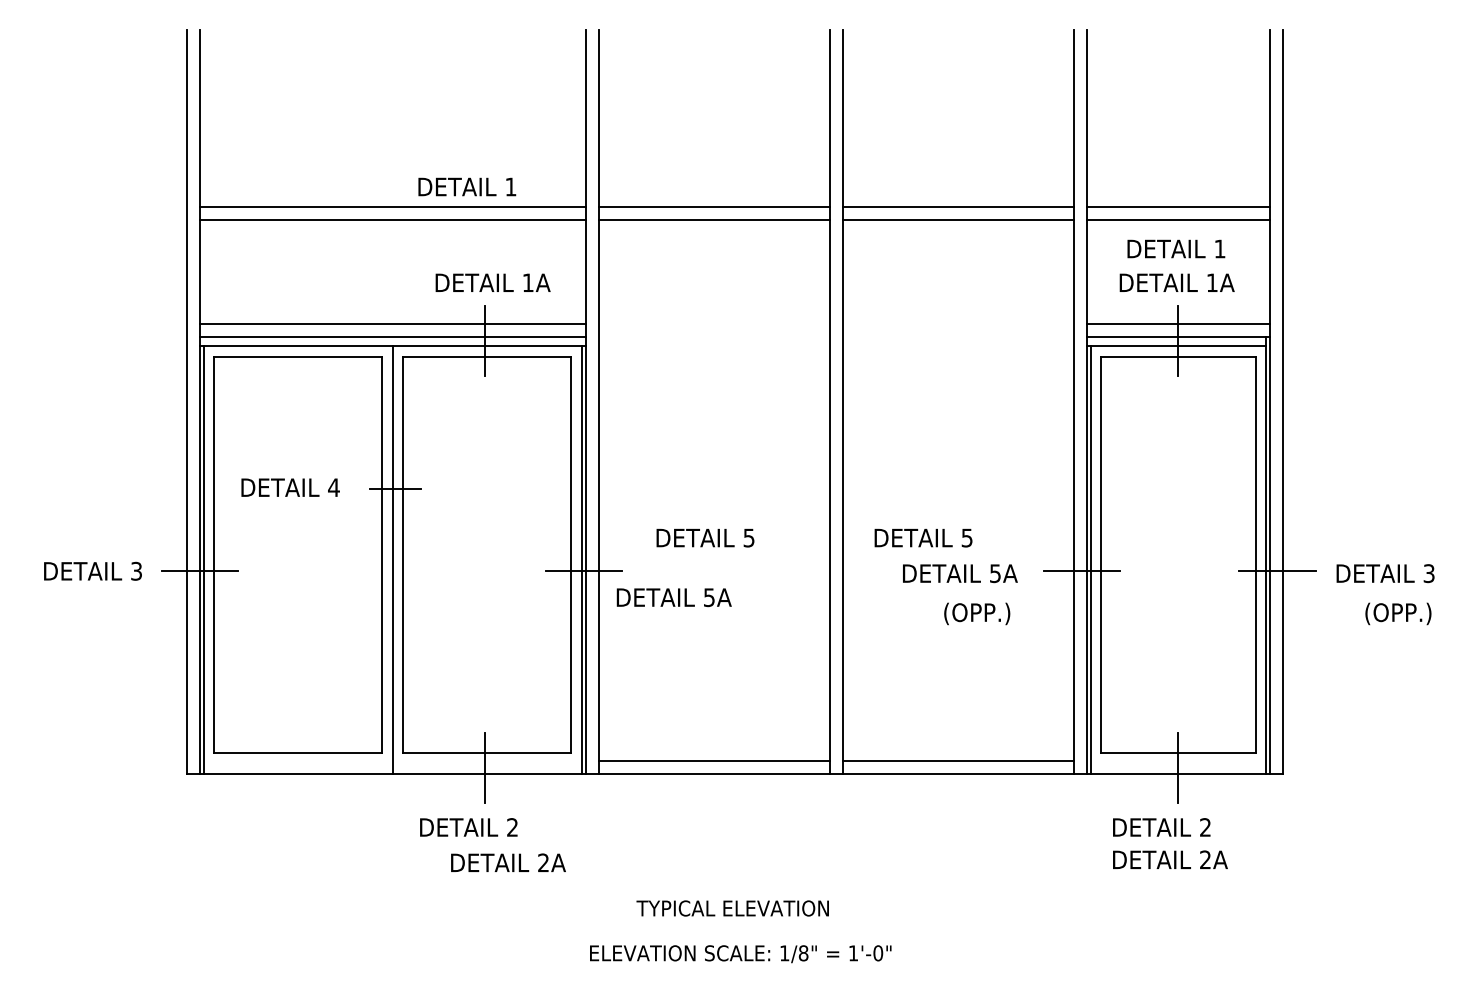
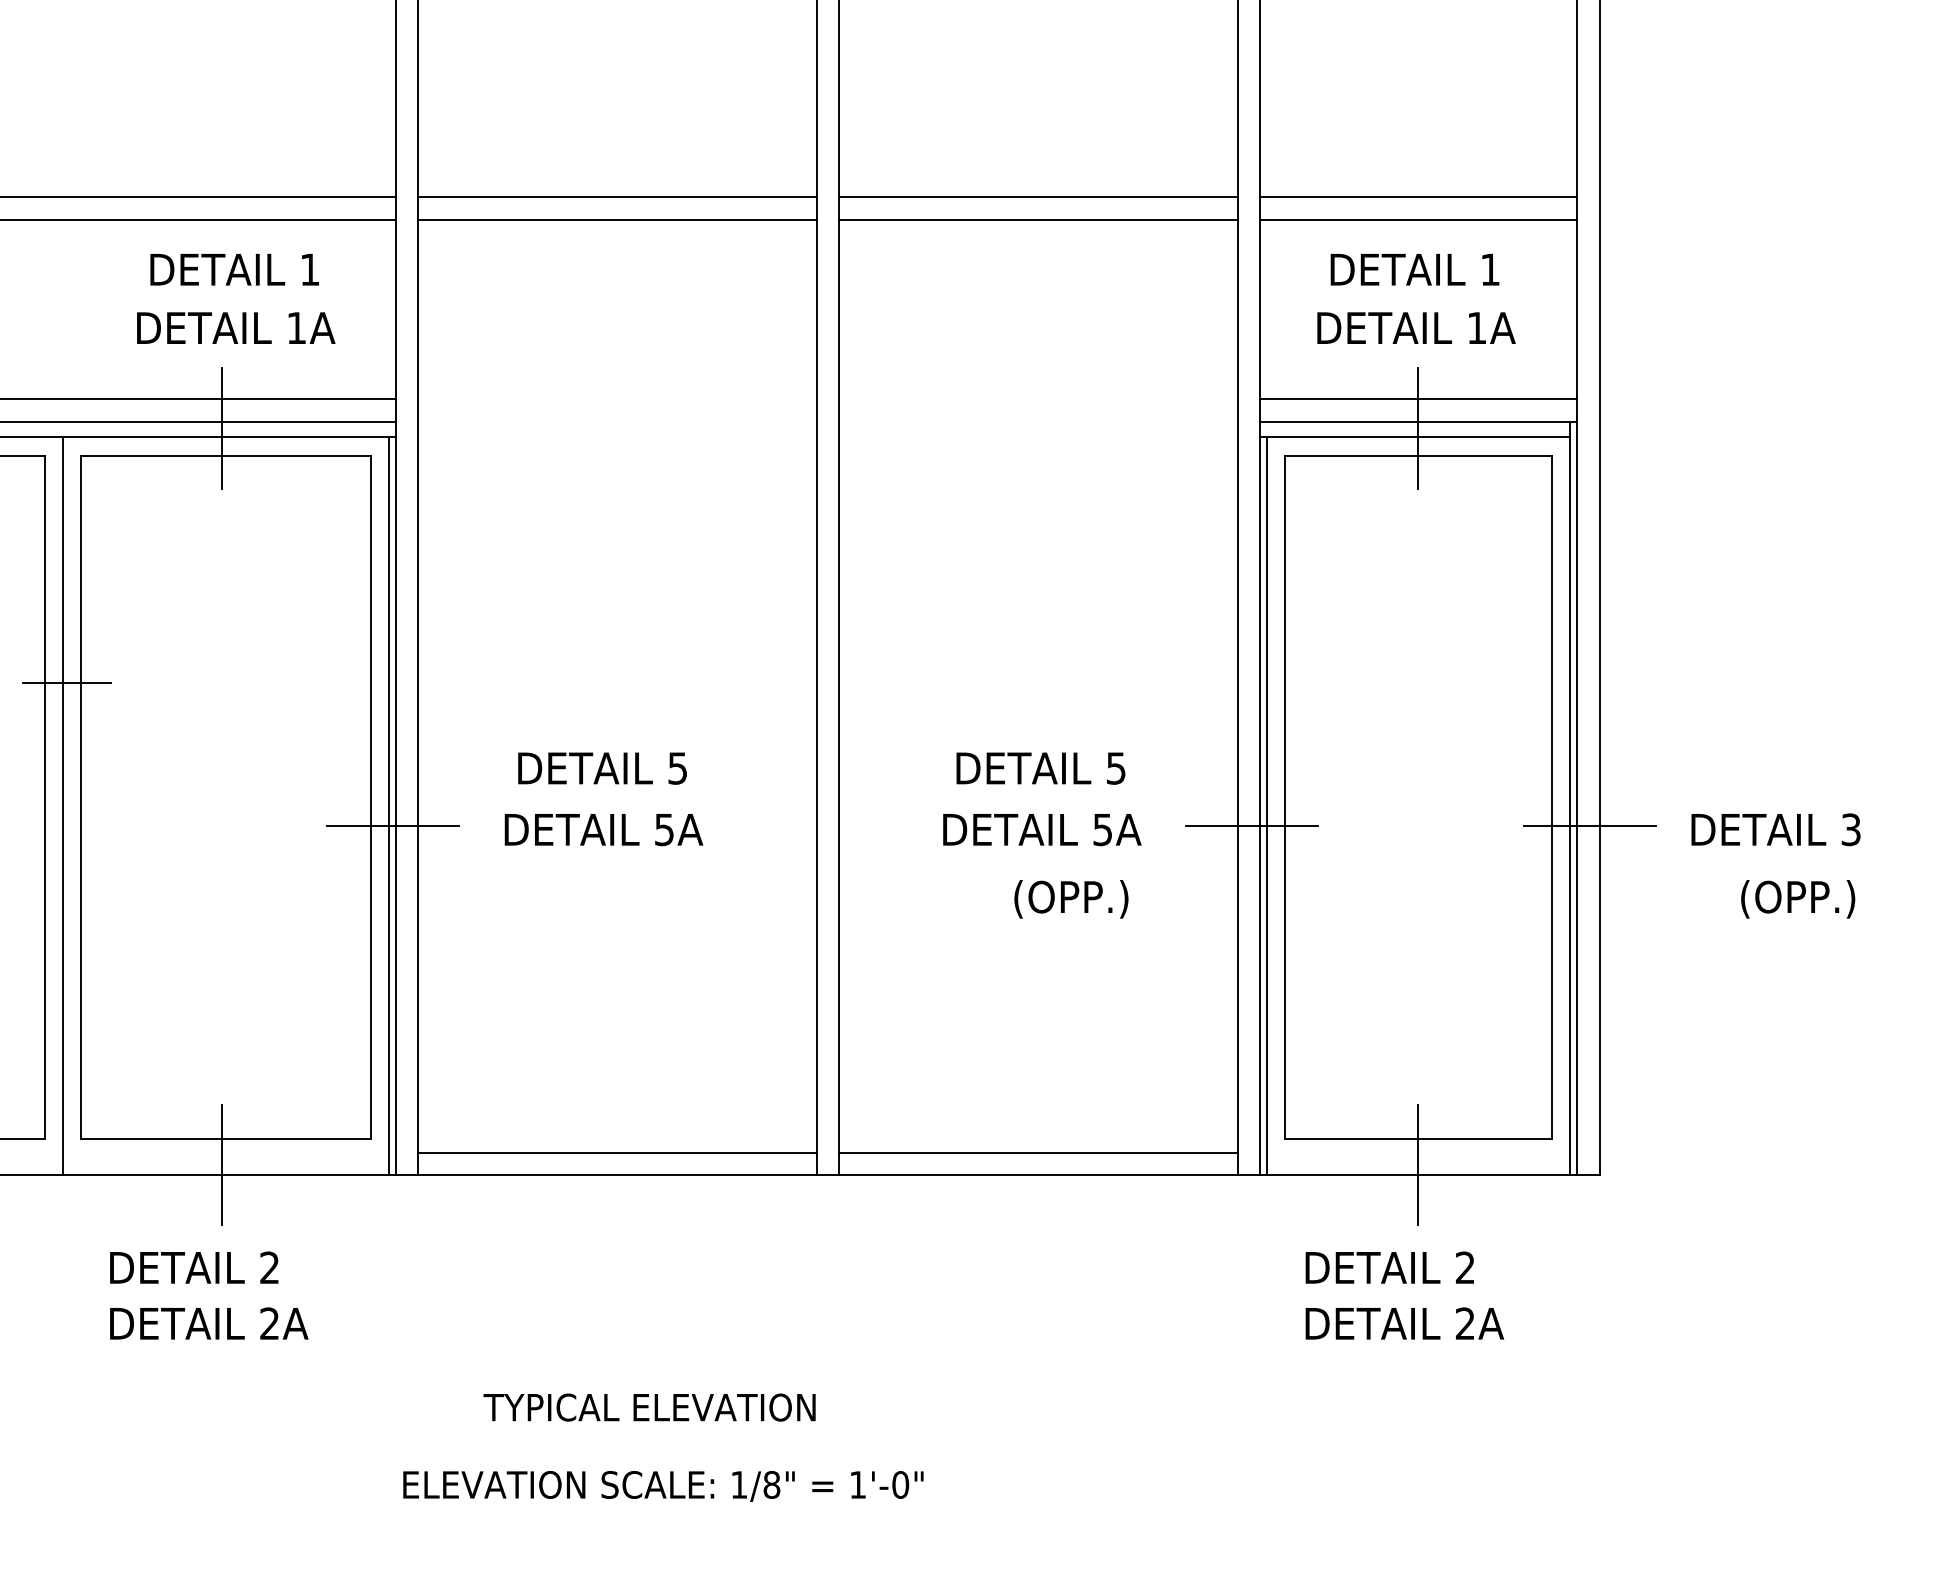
text: (467, 186) -> (235, 268), moved
text: (923, 538) -> (1040, 769), moved
text: (673, 597) -> (602, 829), moved
text: (508, 862) -> (209, 1323), moved

